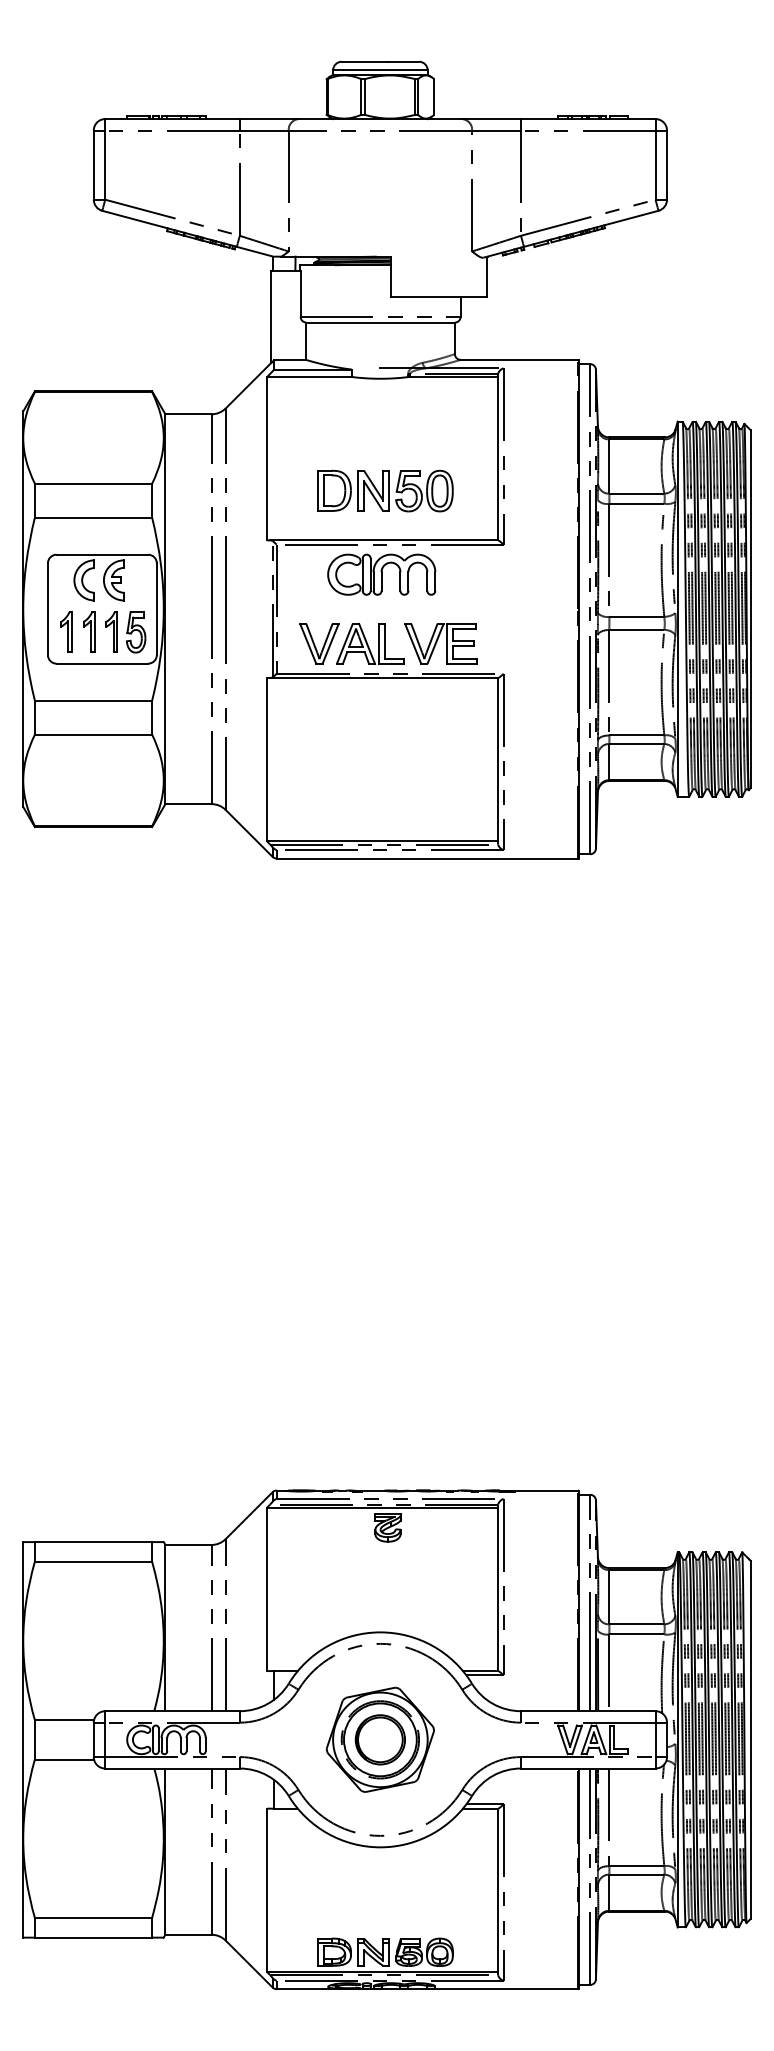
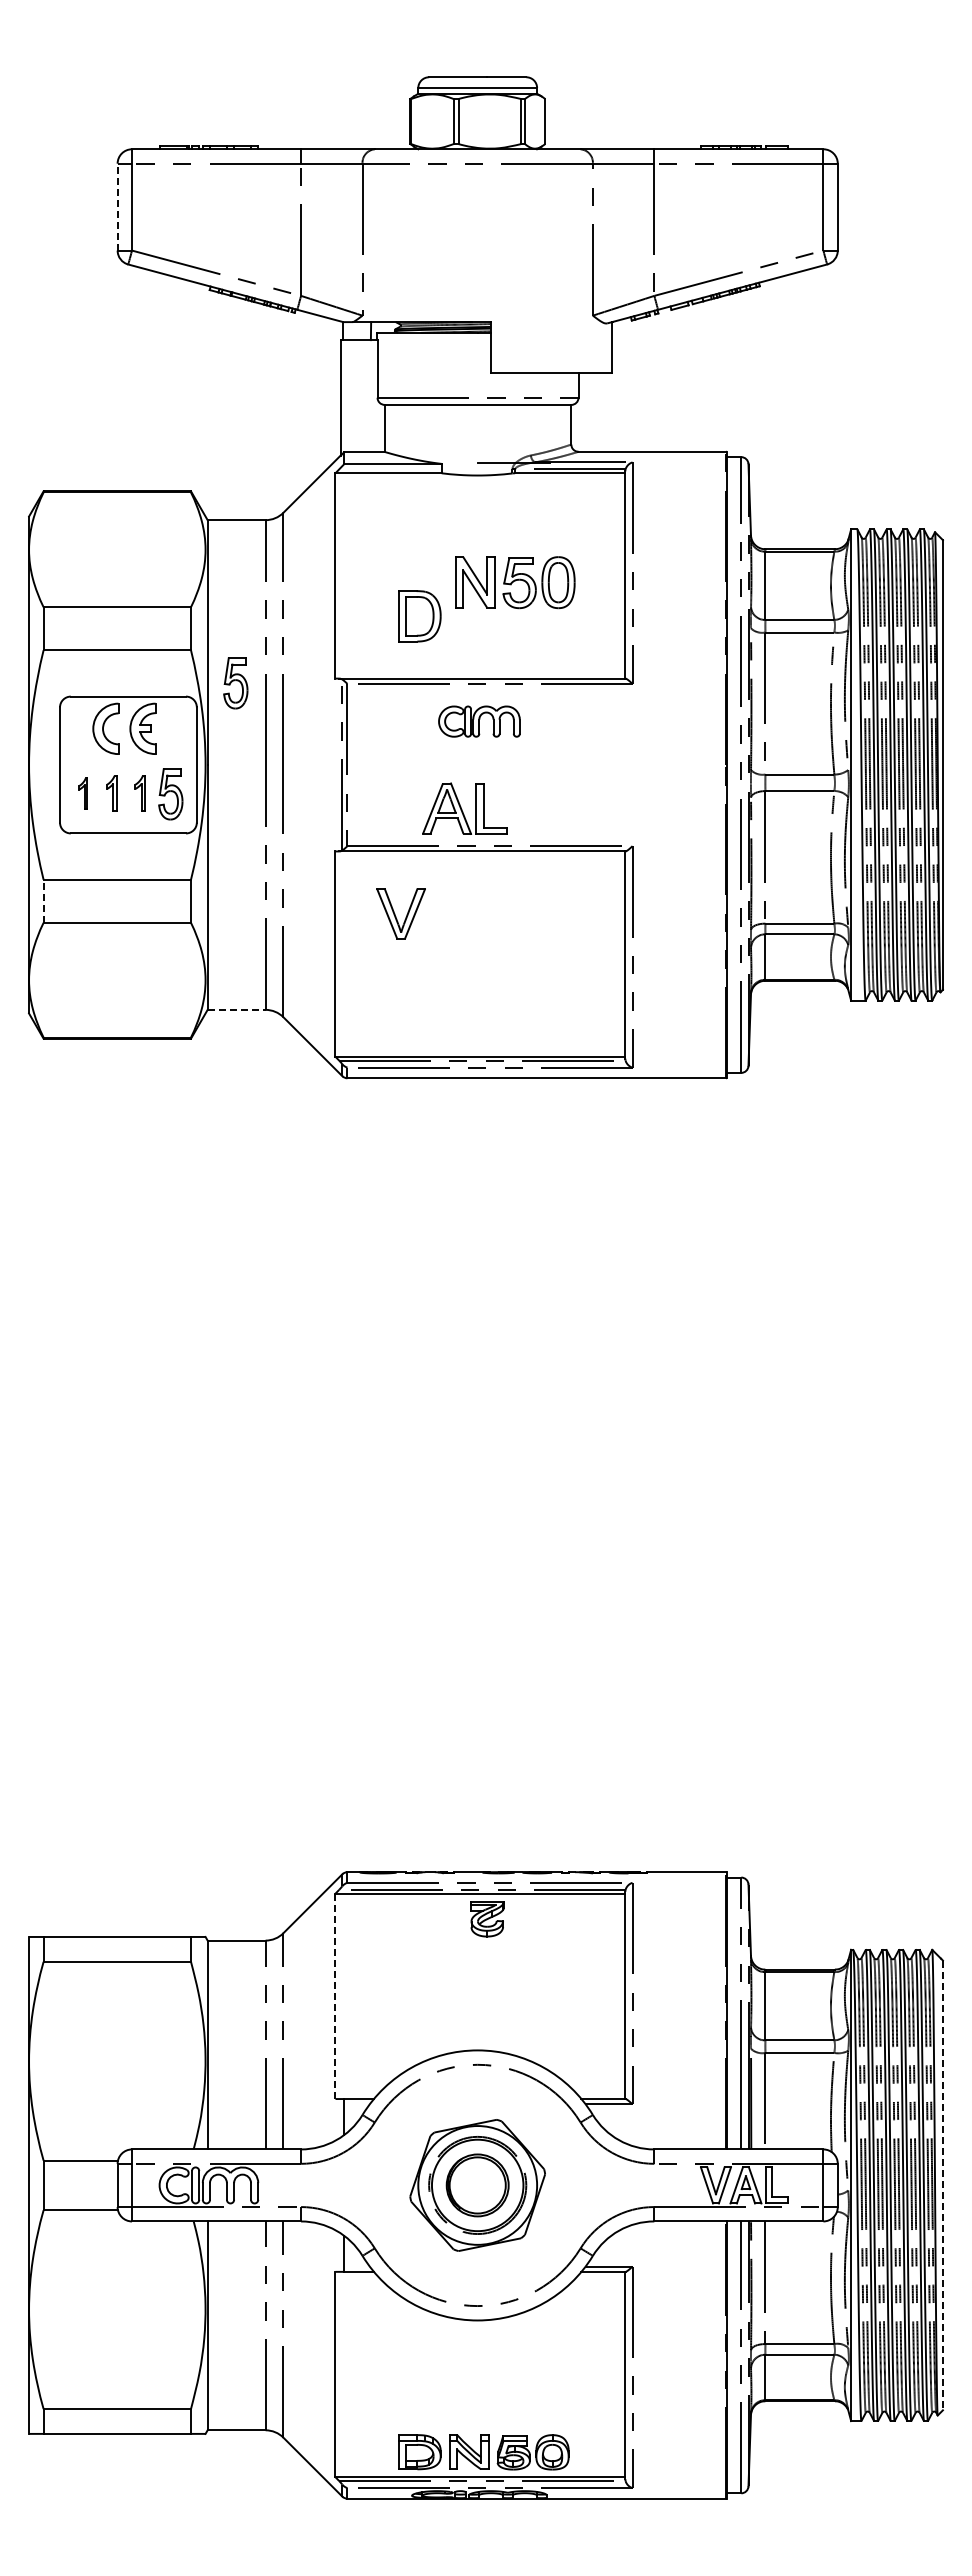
line: (93, 164) -> (117, 206), solid -> dashed
part: (405, 490) -> (515, 582), moved
part: (187, 544) -> (235, 683), added
part: (381, 574) -> (479, 721), size x0.6
part: (66, 631) -> (83, 793), size x0.6
part: (88, 631) -> (111, 793), size x0.7
part: (111, 631) -> (139, 793), size x0.7
part: (318, 643) -> (400, 913), moved
part: (440, 643) -> (553, 808), removed
line: (34, 717) -> (43, 901), solid -> dashed
line: (188, 803) -> (236, 1009), solid -> dashed
line: (267, 1589) -> (335, 1996), solid -> dashed
line: (750, 1739) -> (942, 2185), solid -> dashed

